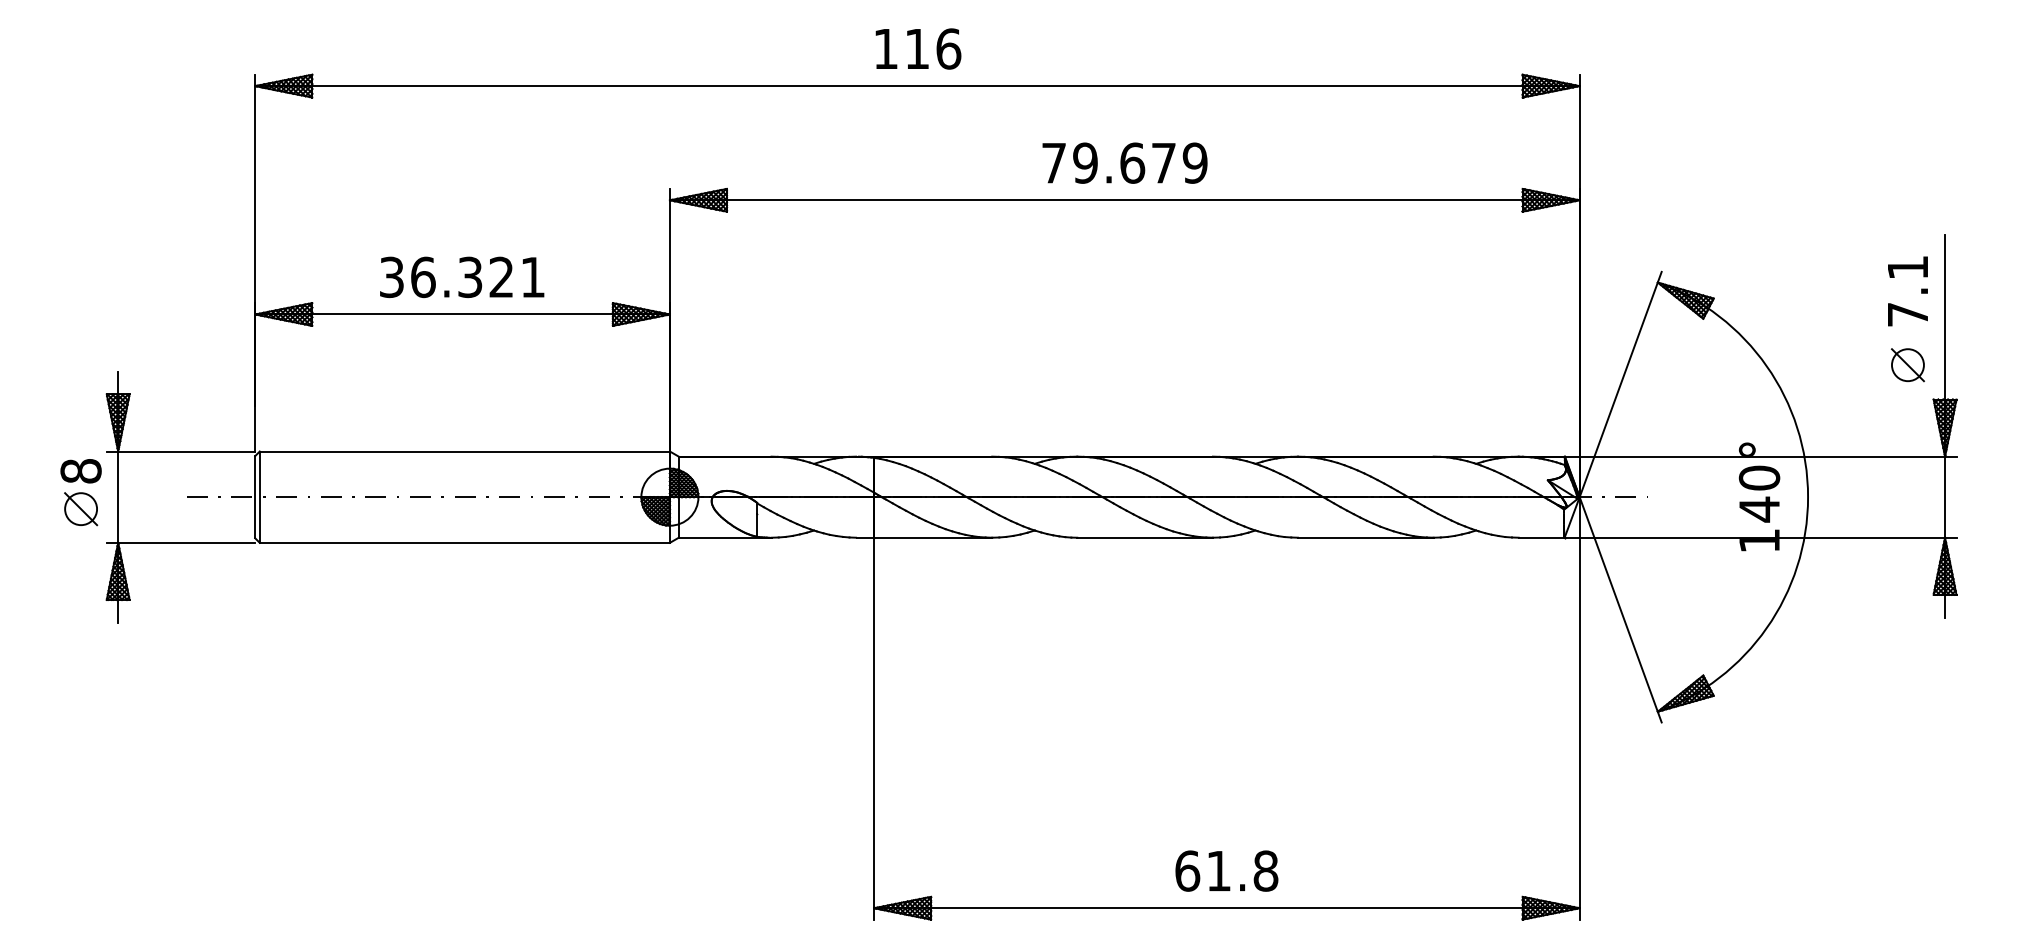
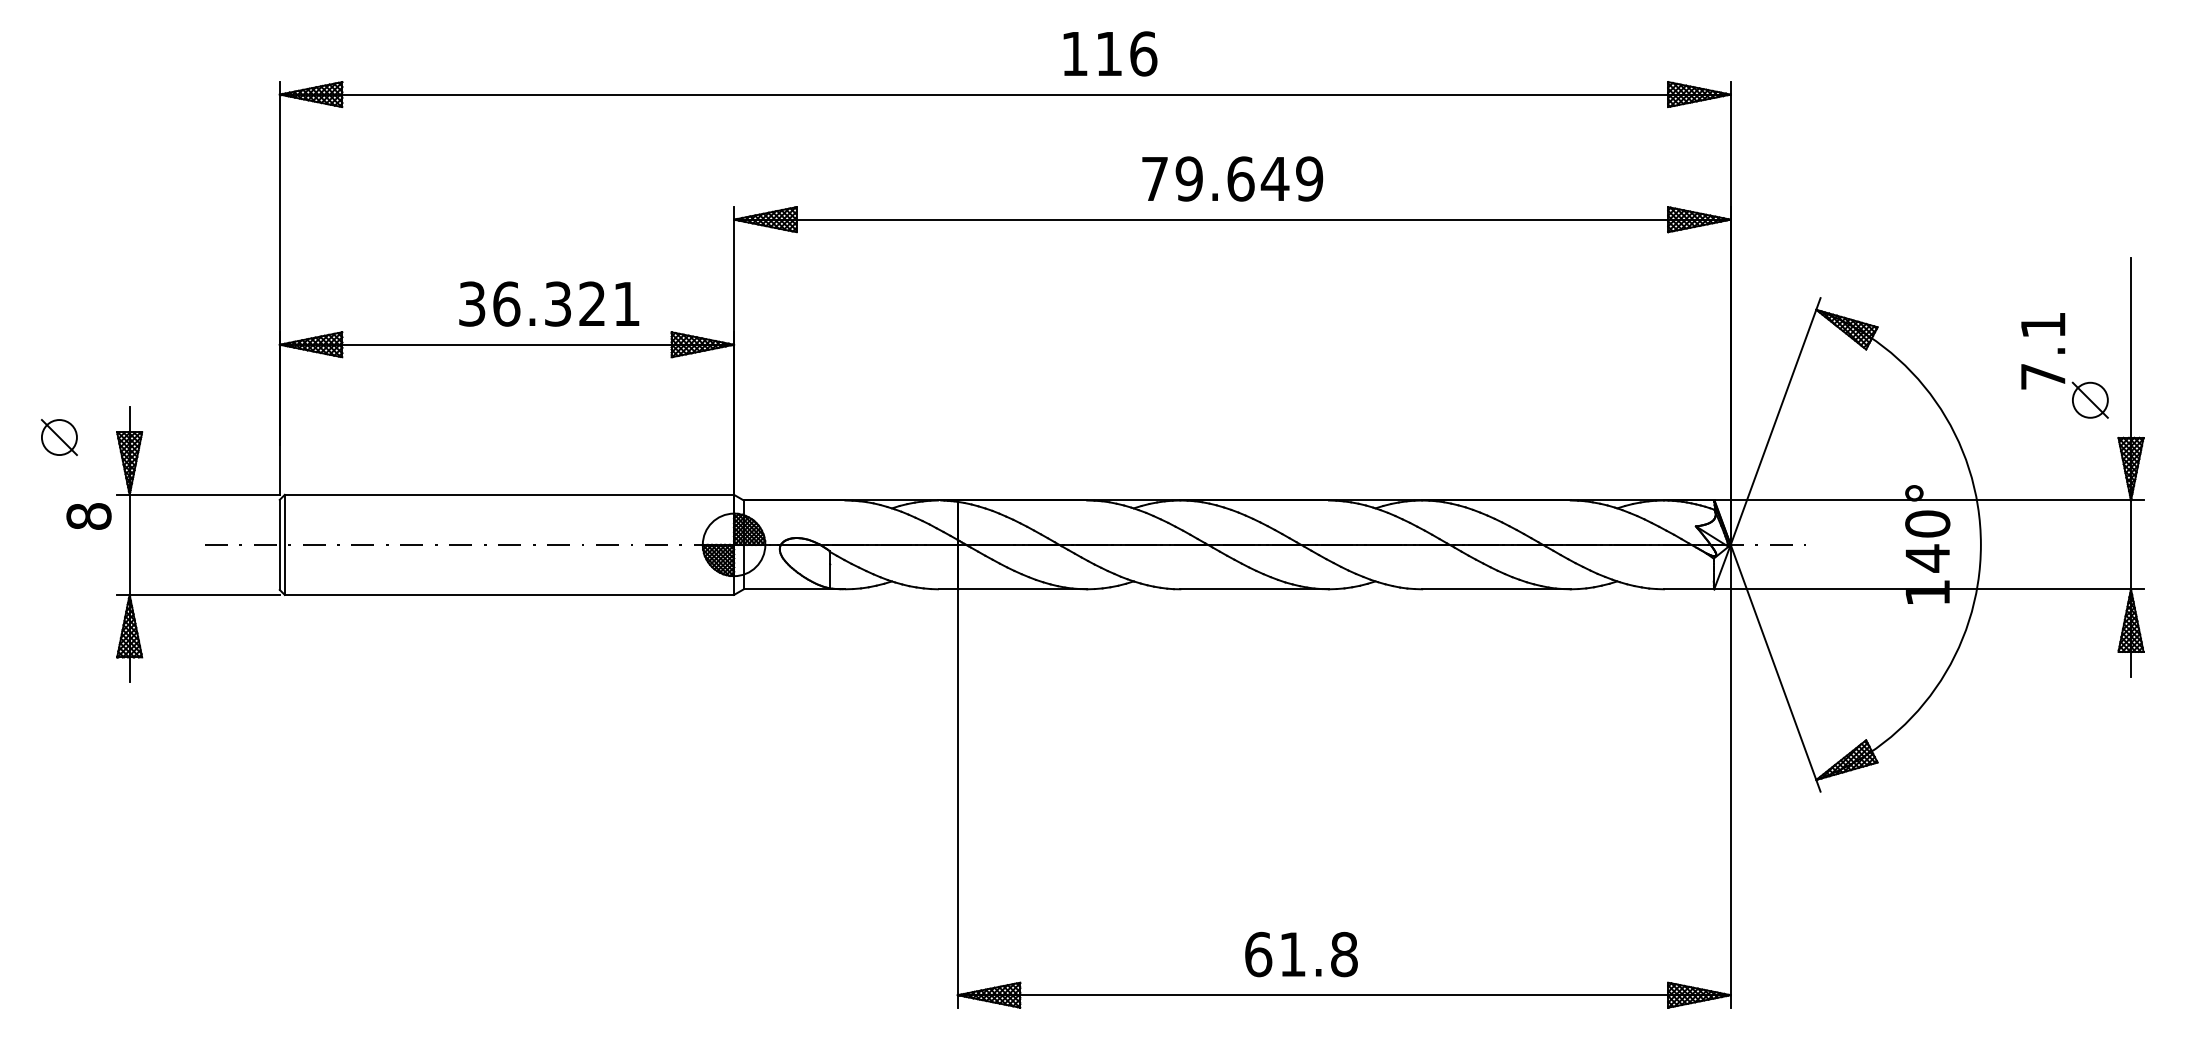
text: (918, 48) -> (1110, 53), moved
text: (1163, 163) -> (1274, 179), 79.679 -> 79.649
text: (462, 277) -> (549, 304), moved
text: (1907, 291) -> (2042, 351), moved
part: (81, 509) -> (59, 437), moved
text: (1226, 870) -> (1301, 953), moved

